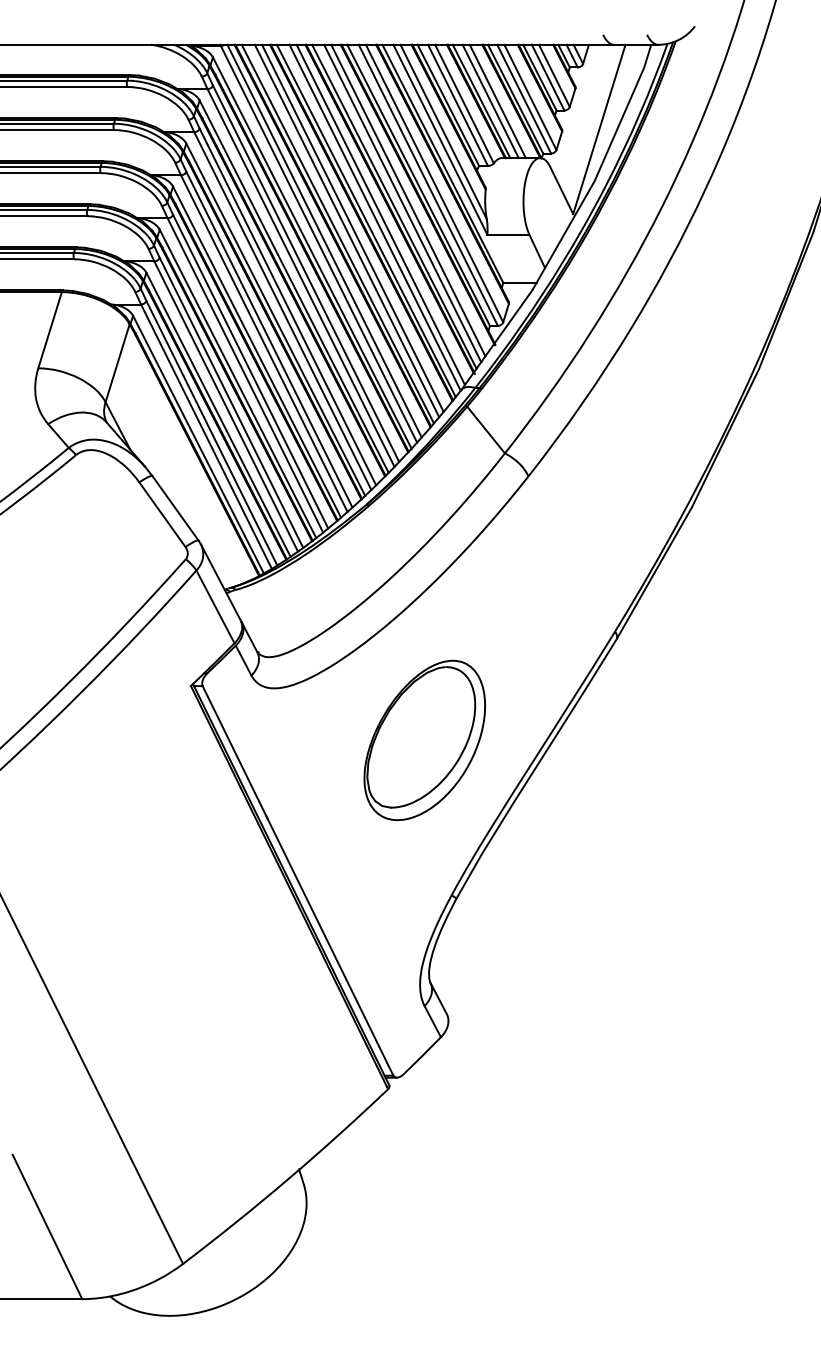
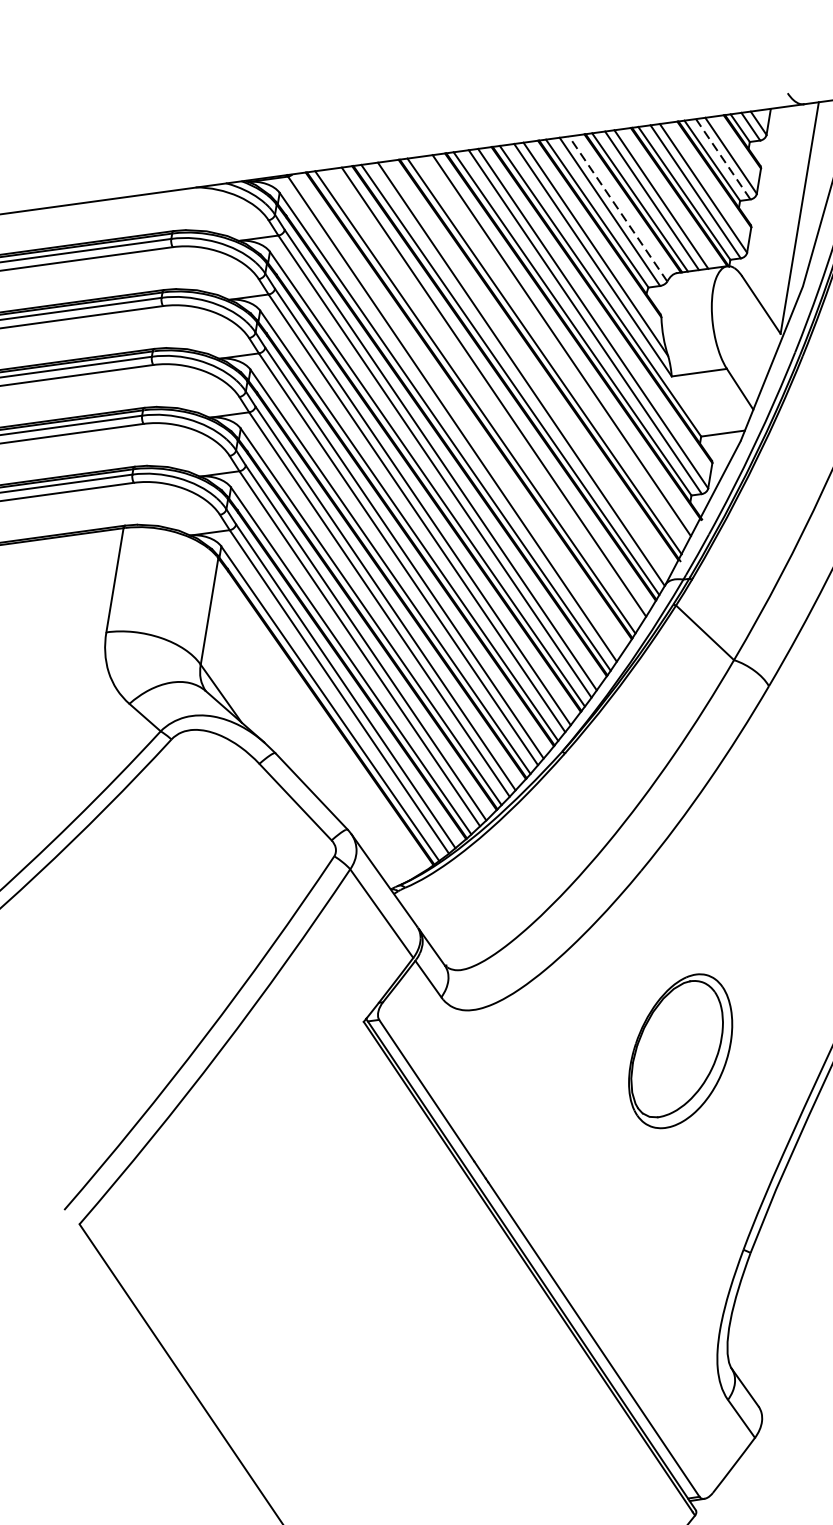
line: (548, 77) -> (723, 159), solid -> dashed
line: (464, 103) -> (618, 208), solid -> dashed
line: (402, 203) -> (554, 350), removed
line: (380, 214) -> (527, 368), removed
line: (346, 230) -> (486, 396), removed
line: (324, 240) -> (458, 413), removed
part: (424, 740) -> (680, 1051), size x0.7

